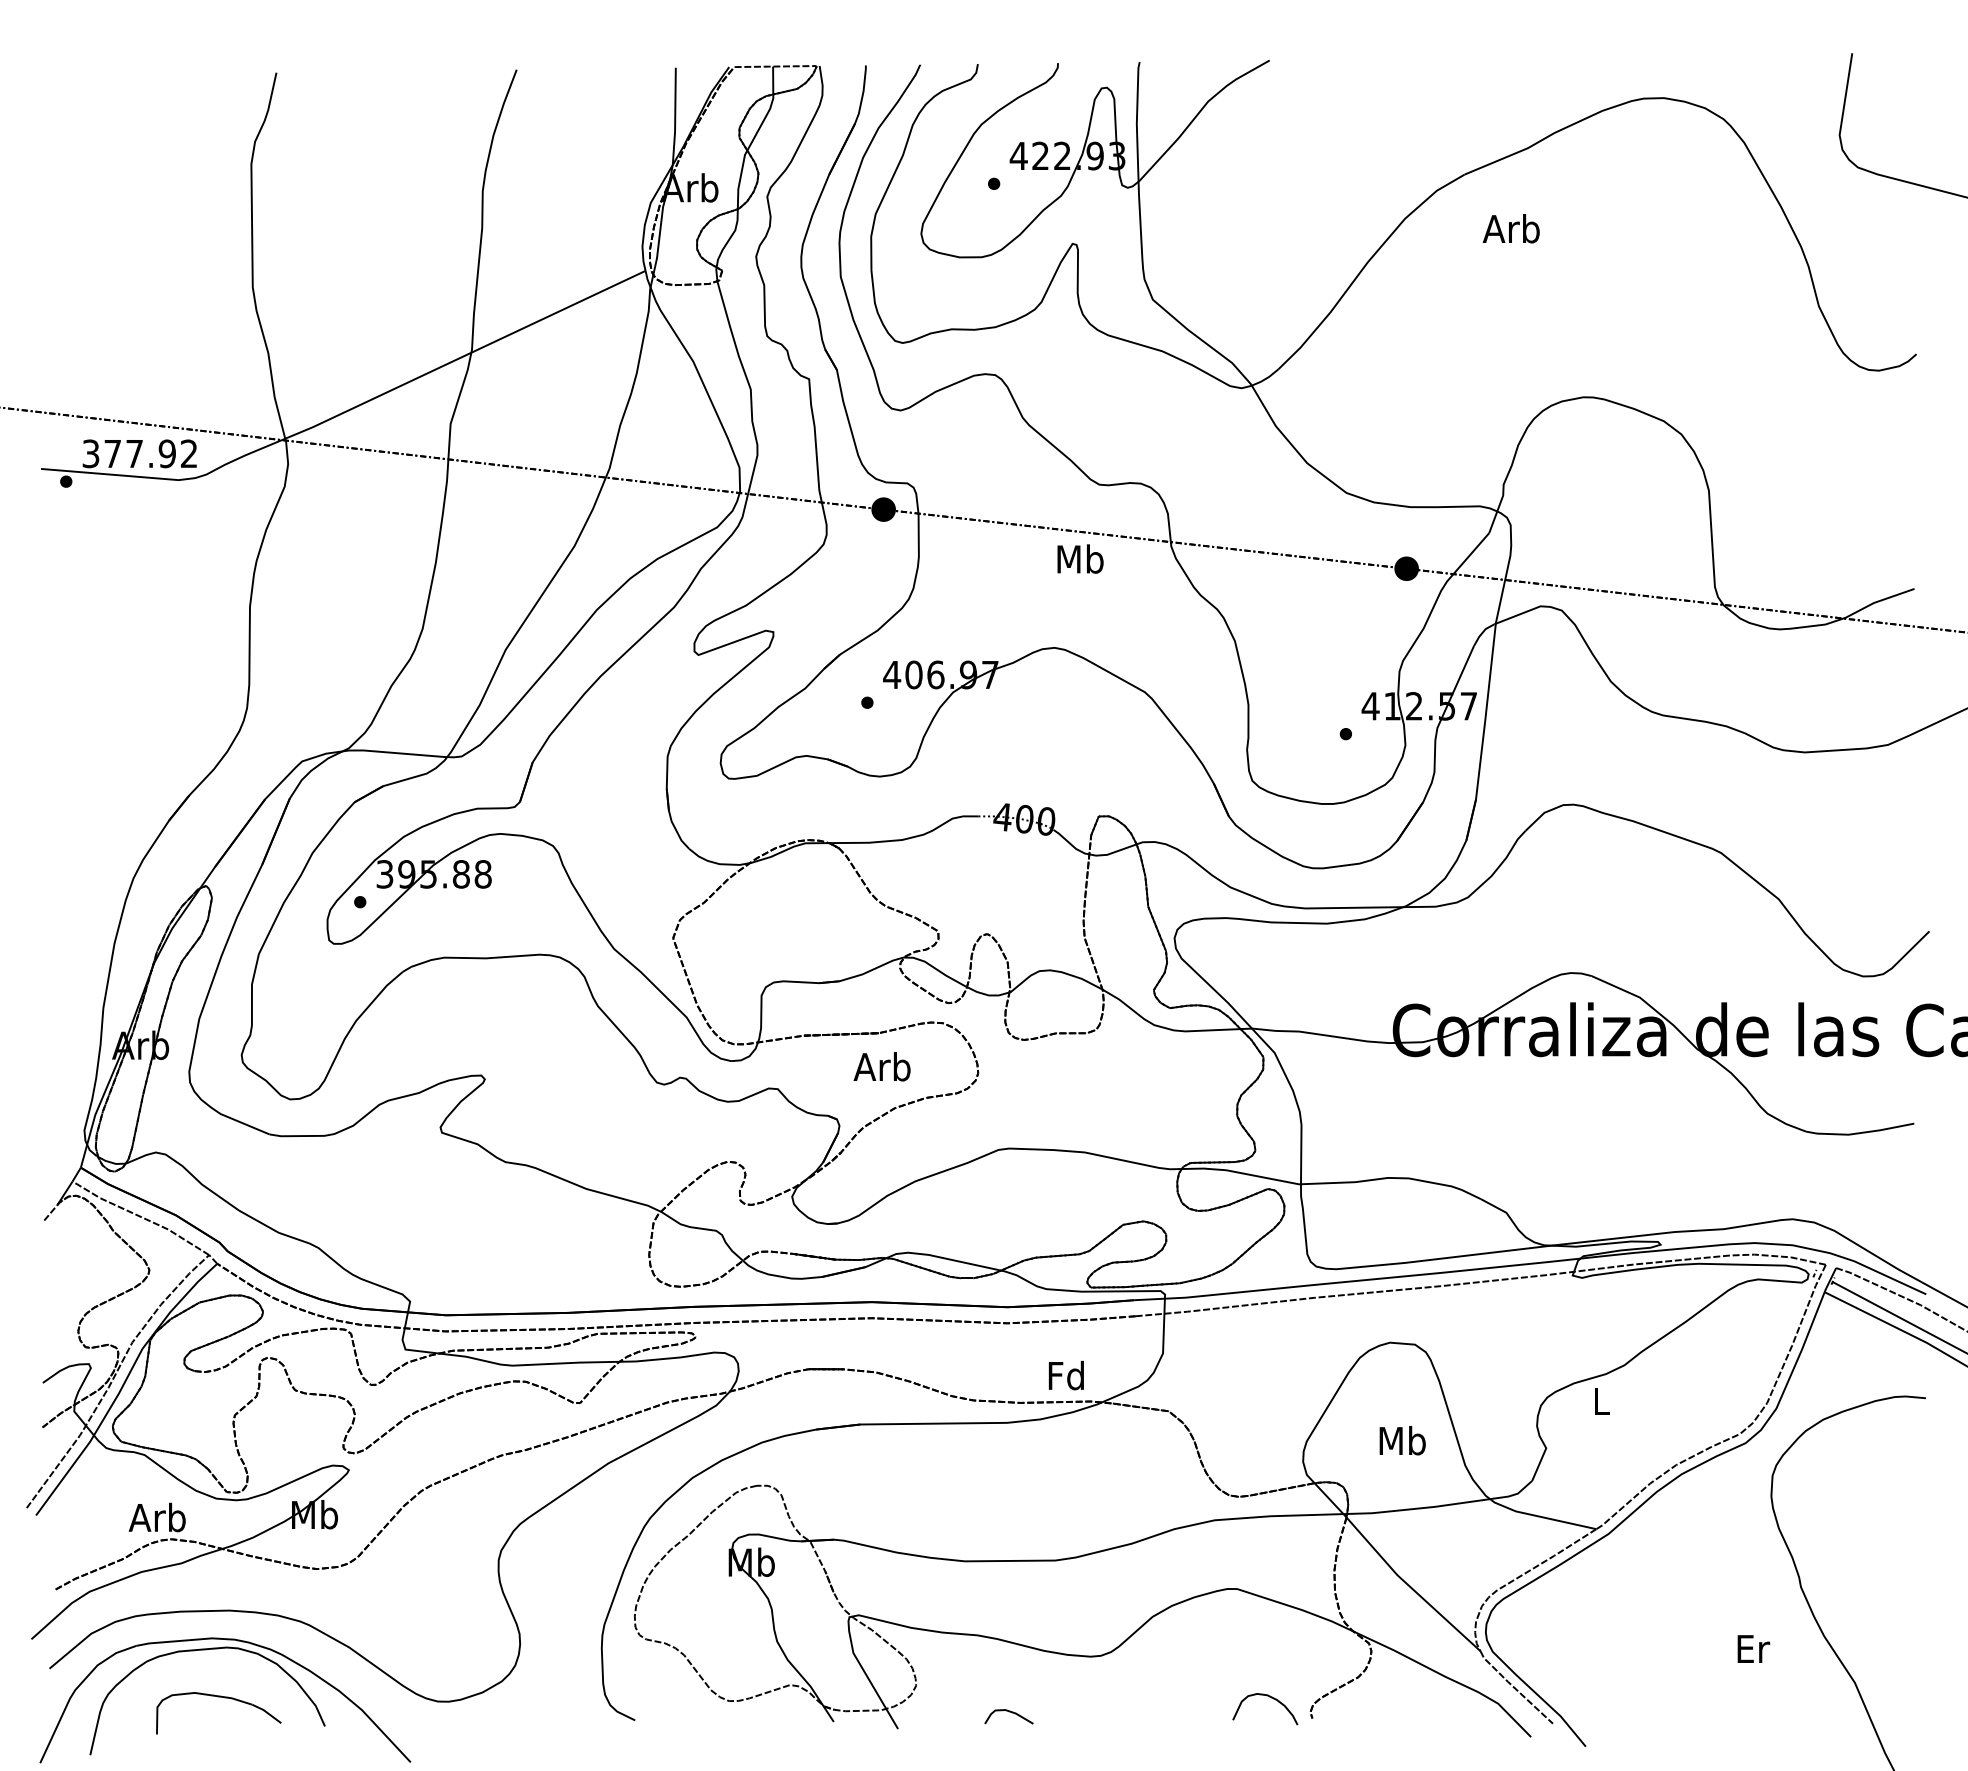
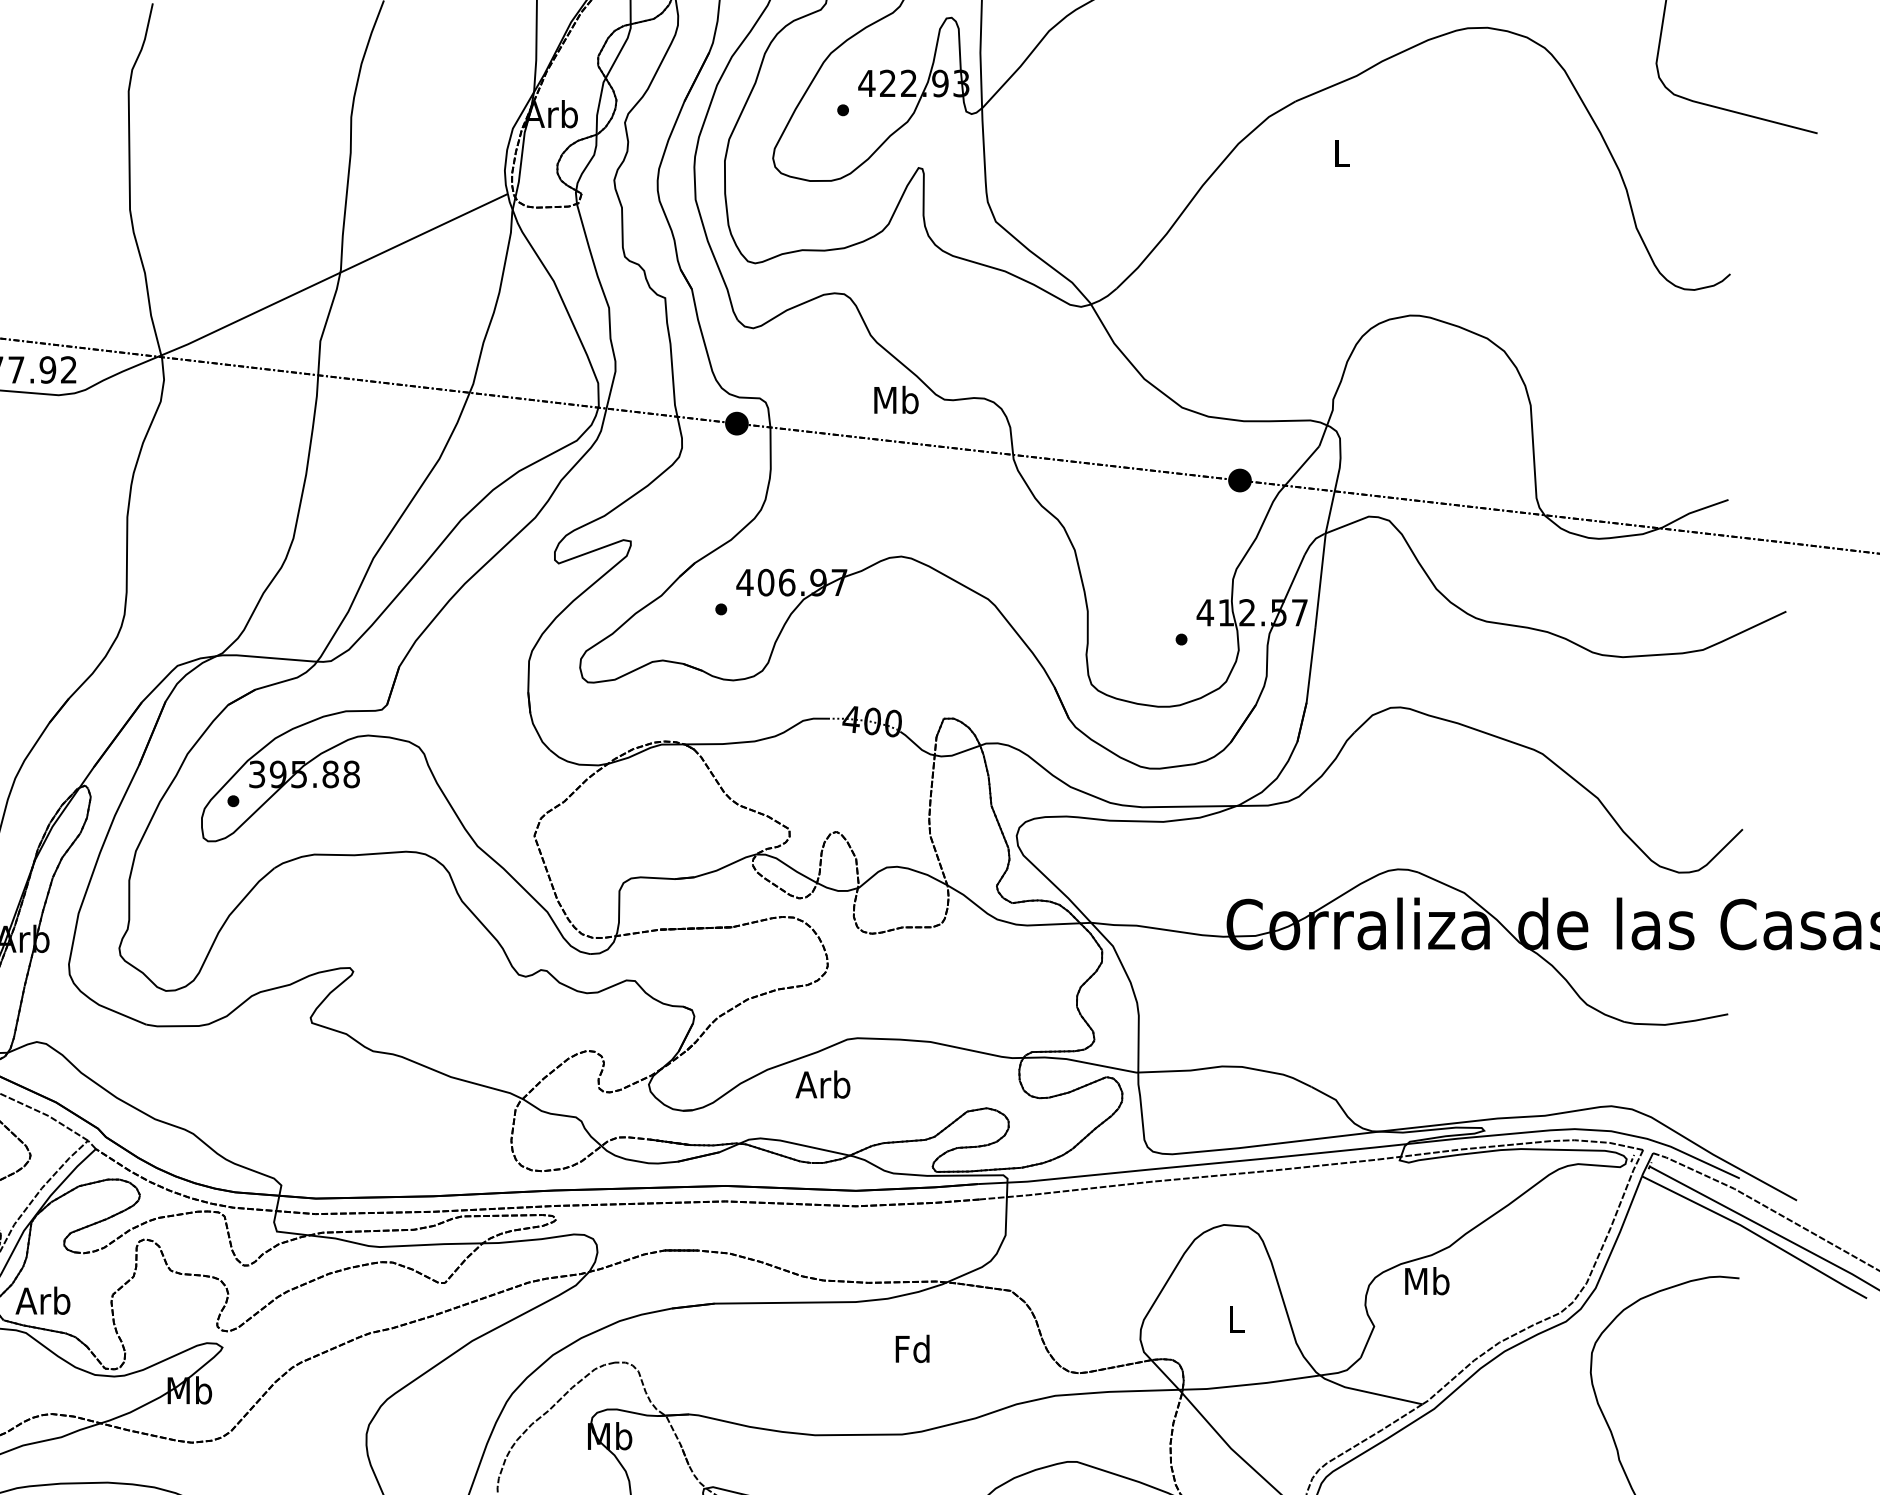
text: (1510, 228) -> (1339, 153), Arb -> L
text: (1080, 558) -> (896, 399), moved
text: (881, 1066) -> (822, 1084), moved
text: (1065, 1375) -> (911, 1348), moved
text: (1601, 1400) -> (1427, 1280), L -> Mb
text: (1402, 1440) -> (1235, 1319), Mb -> L
text: (156, 1517) -> (42, 1300), moved

